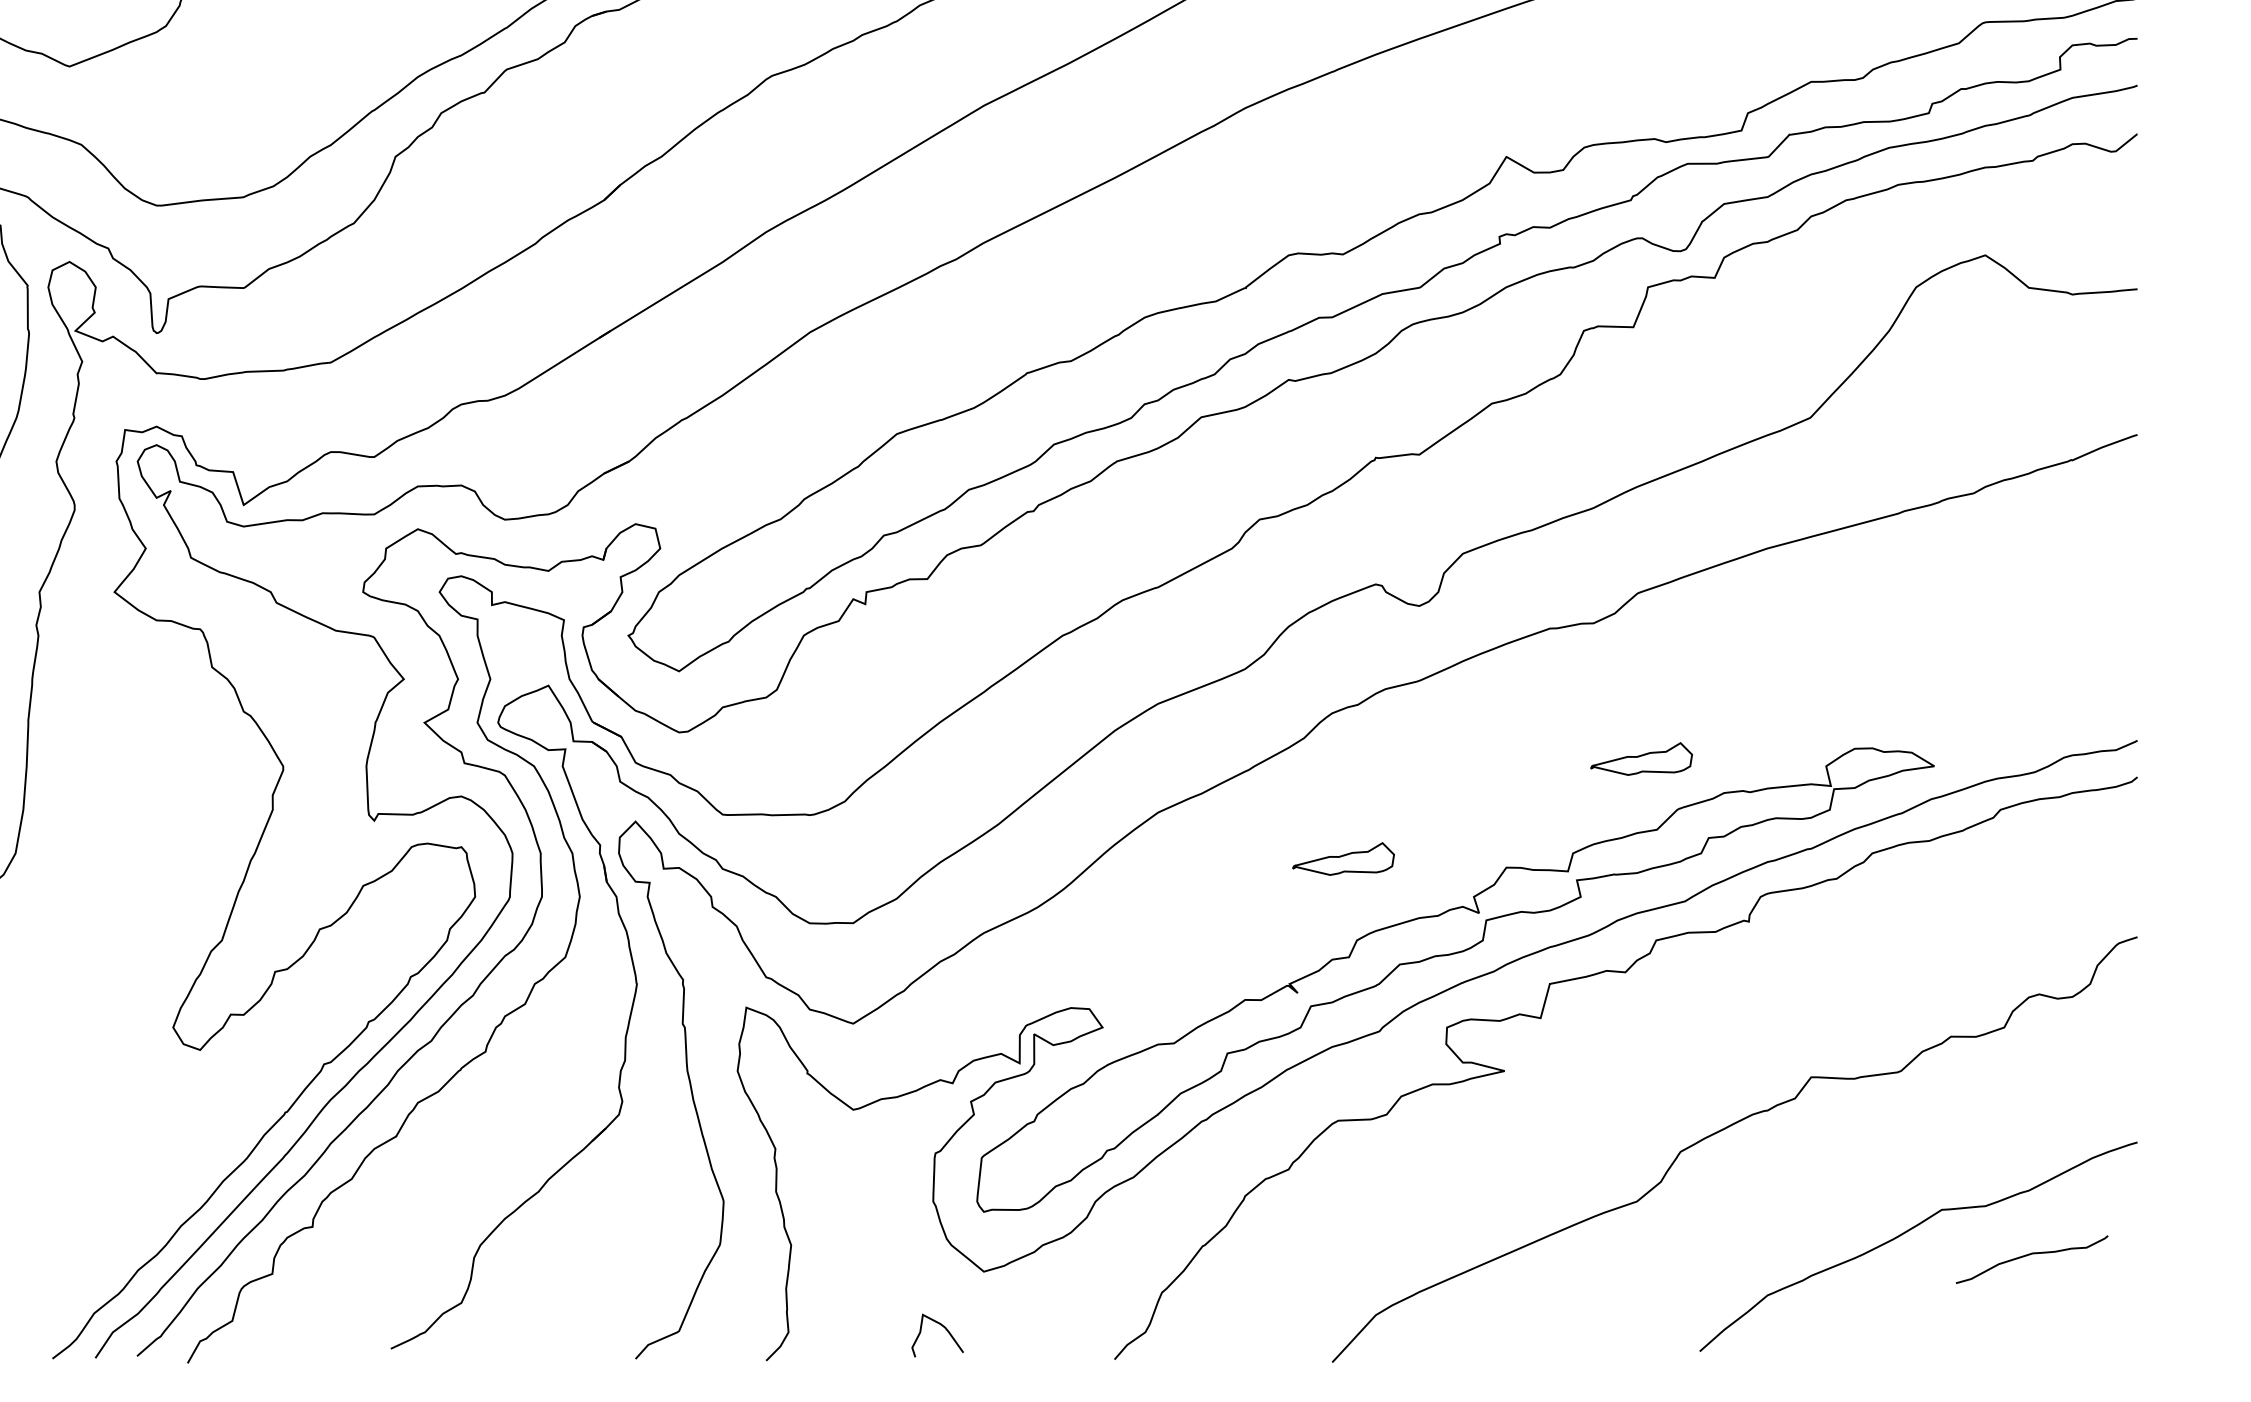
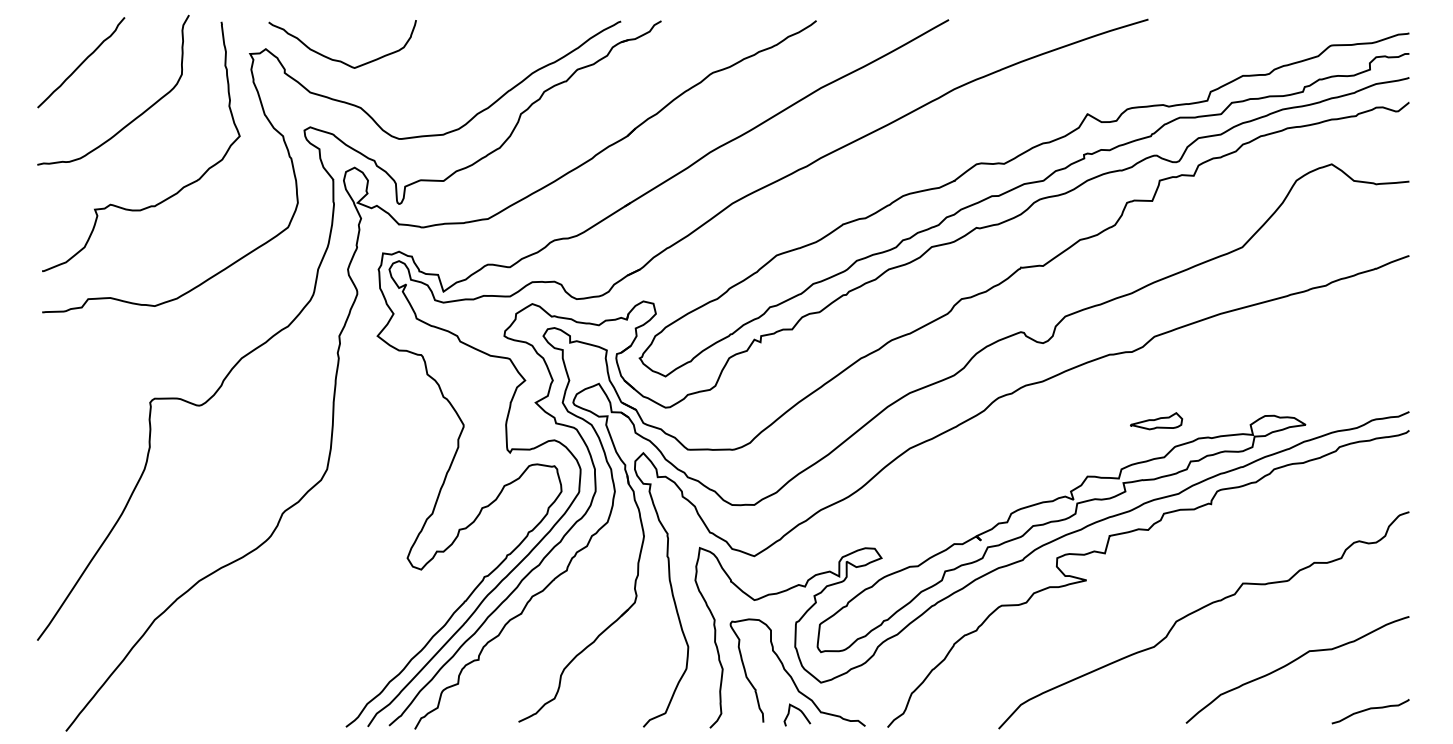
part: (1343, 859) -> (1004, 472), removed
curve: (2031, 1255) -> (1370, 709), moved
curve: (927, 1261) -> (792, 677), added

